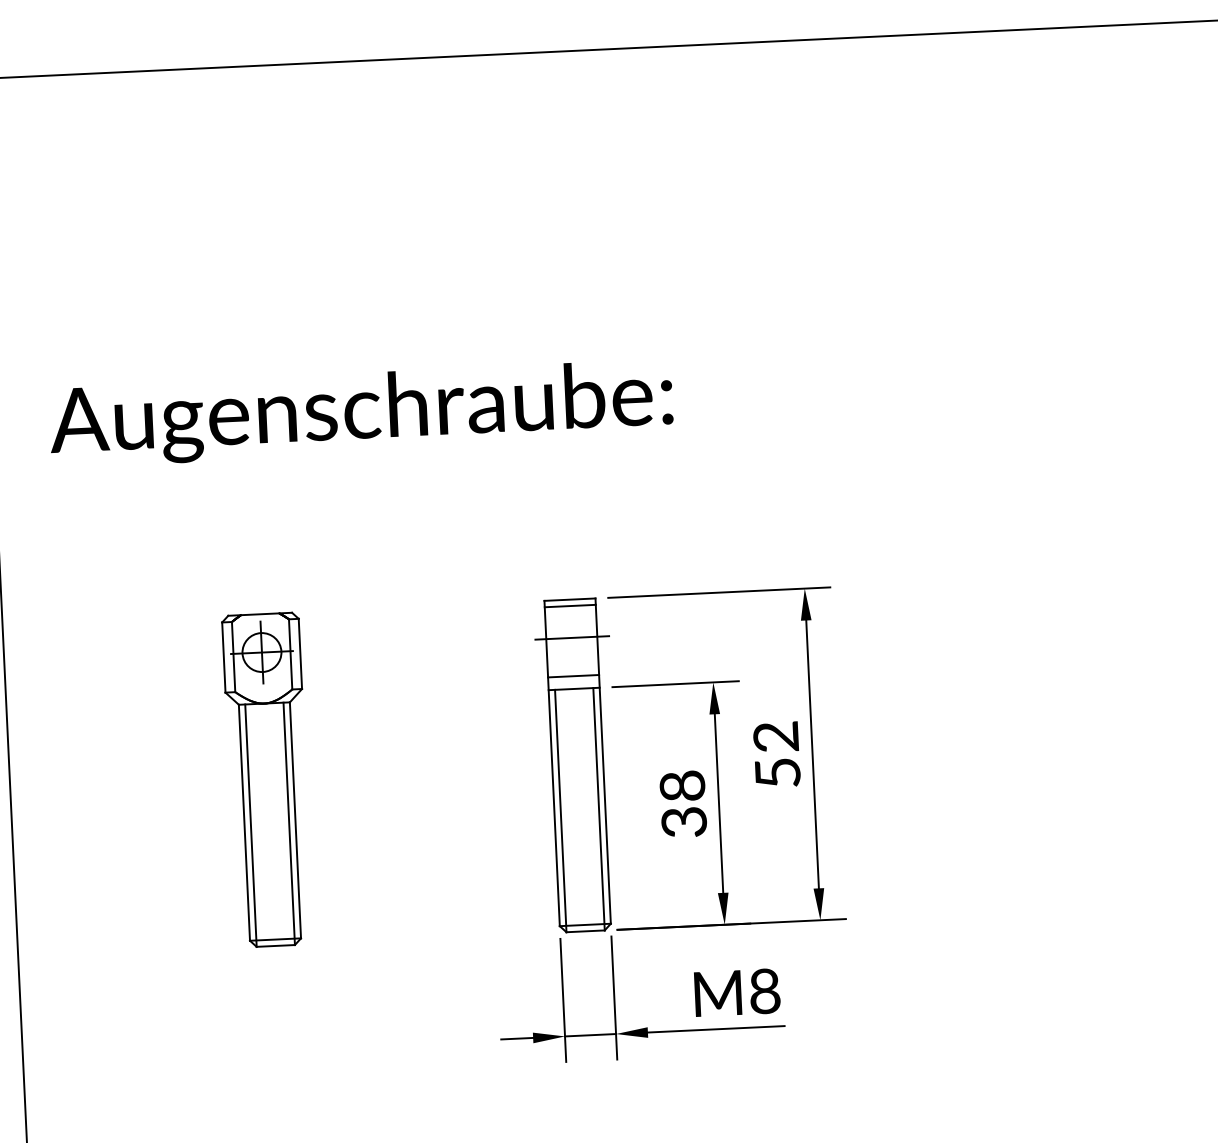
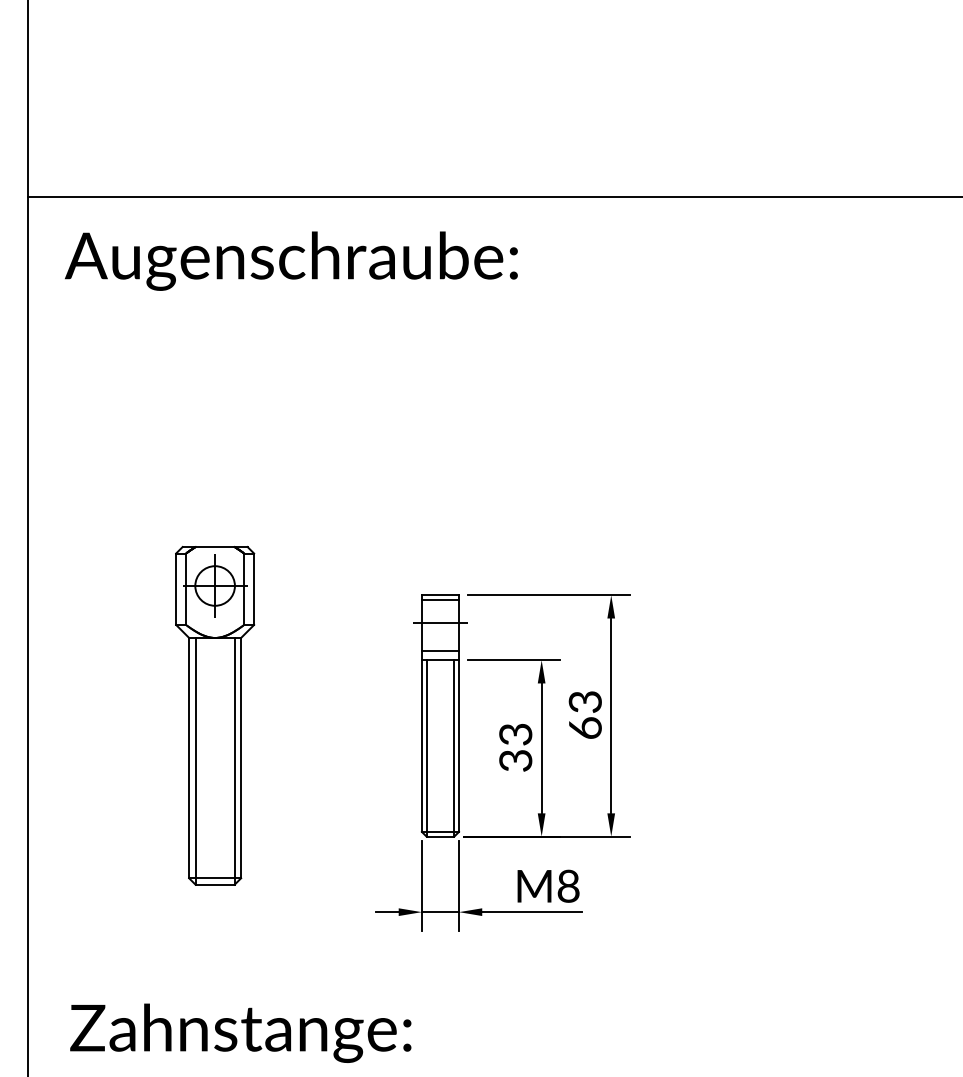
text: (361, 412) -> (291, 260), moved
text: (777, 754) -> (585, 714), 52 -> 63
part: (267, 779) -> (214, 715), size x1.4
text: (682, 786) -> (515, 734), 38 -> 33

